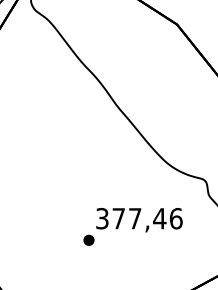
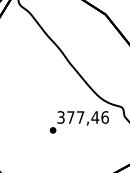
text: (131, 227) -> (78, 122), moved

